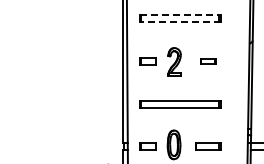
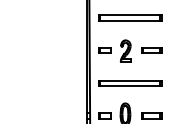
line: (180, 15) -> (130, 15), dashed -> solid
line: (180, 22) -> (130, 20), dashed -> solid
part: (208, 61) -> (151, 50), size x1.67

